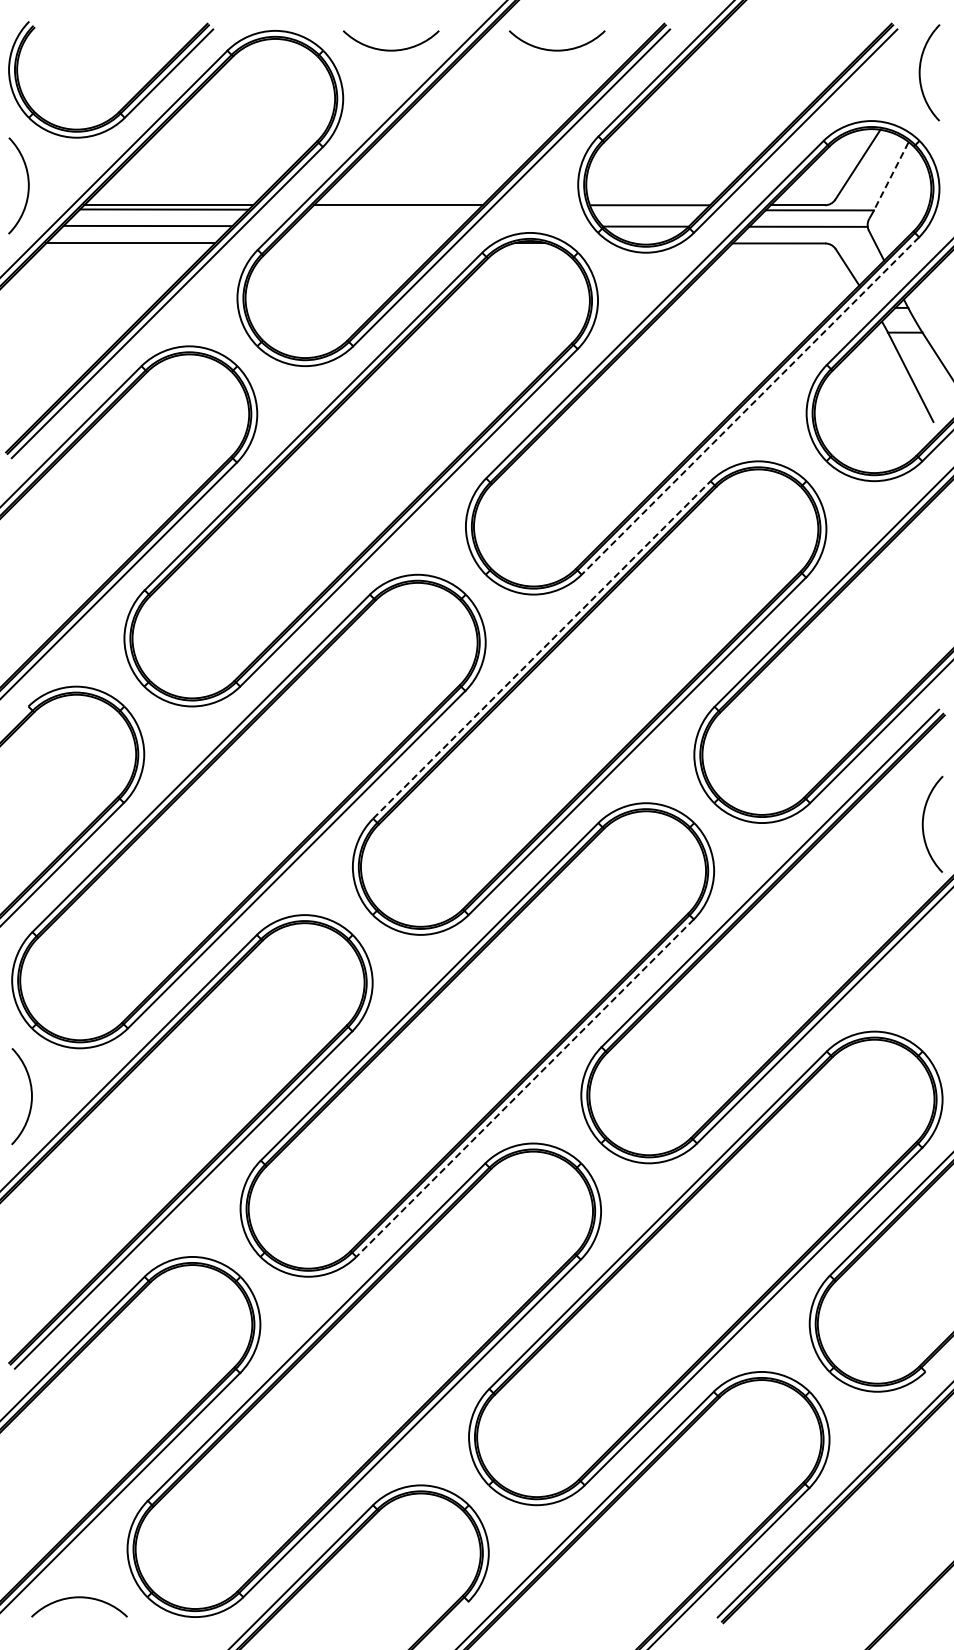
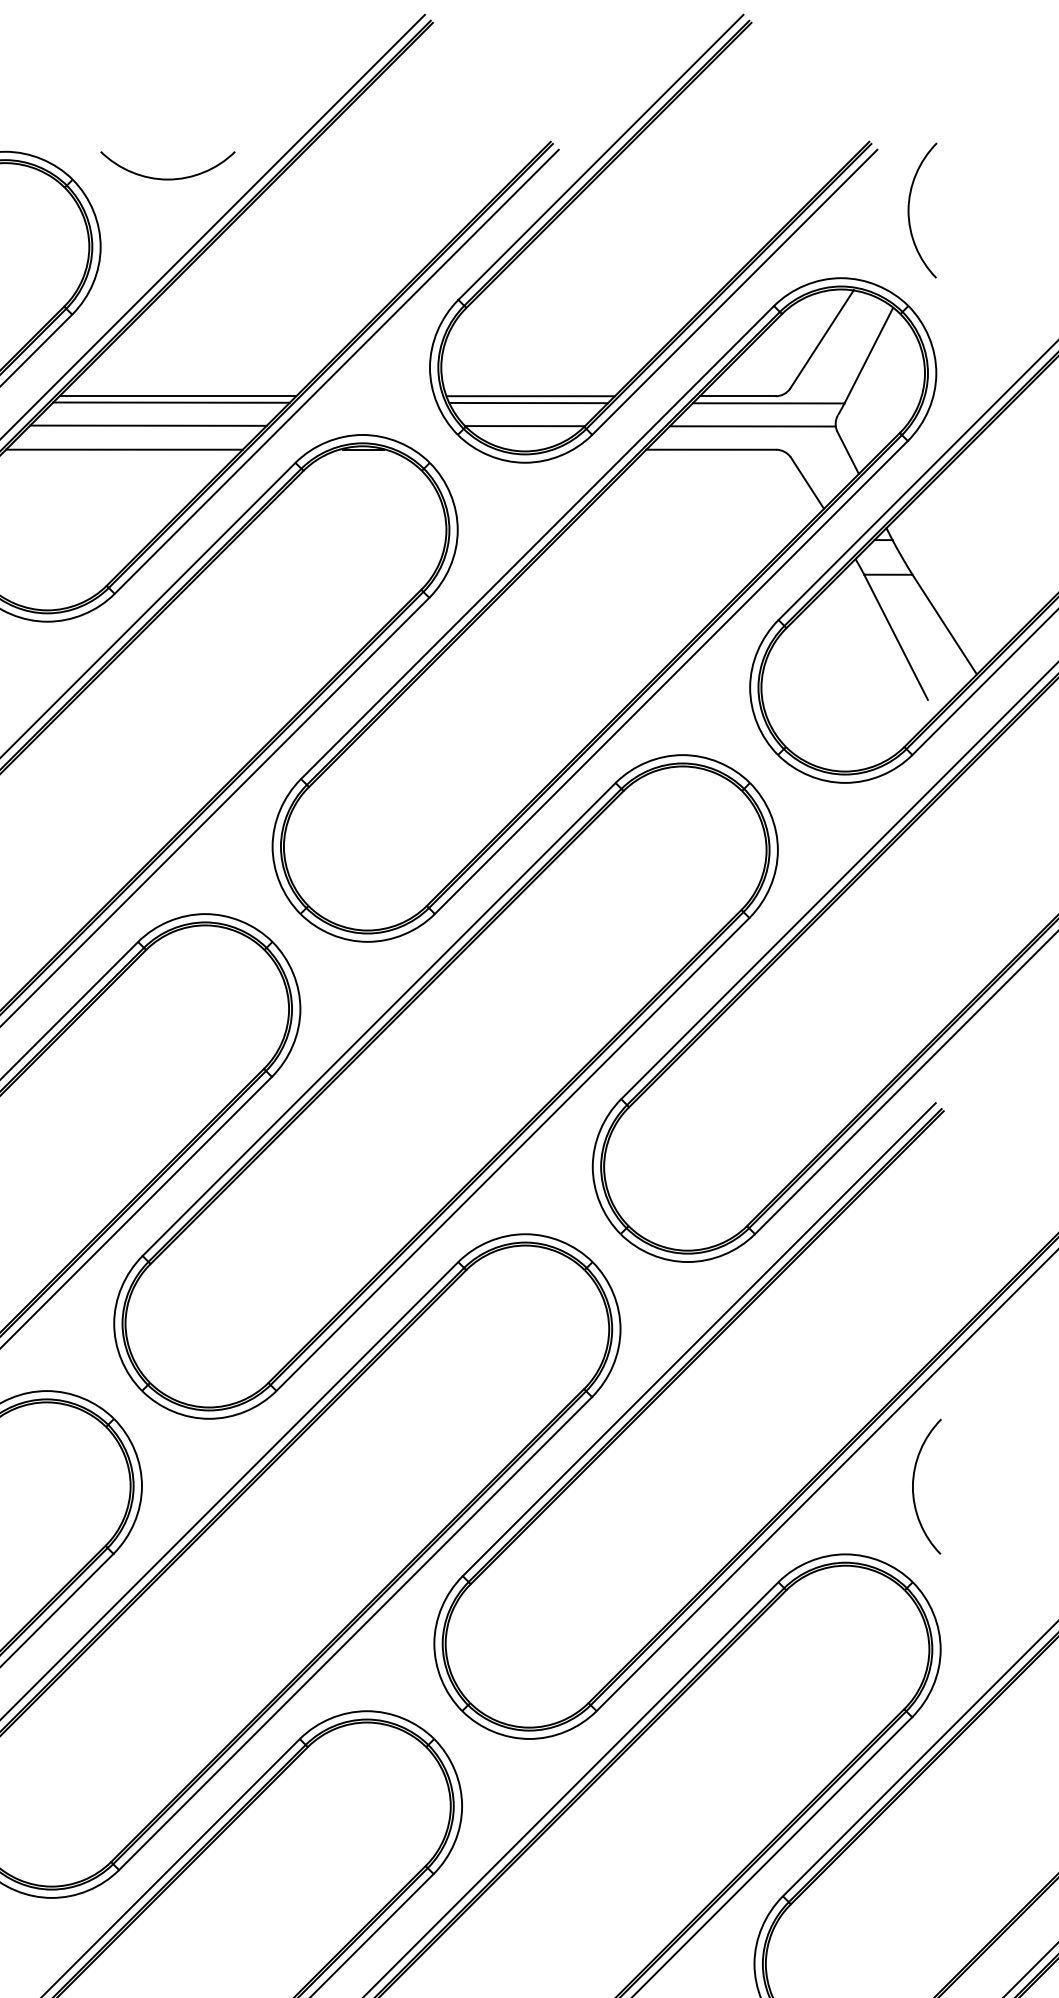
curve: (556, 49) -> (399, 177), removed
line: (891, 176) -> (869, 355), dashed -> solid
line: (393, 209) -> (171, 402), added
line: (648, 210) -> (528, 403), added
line: (376, 226) -> (147, 425), added
line: (359, 243) -> (123, 449), added
line: (750, 405) -> (671, 676), dashed -> solid
line: (541, 649) -> (378, 1018), dashed -> solid
curve: (923, 823) -> (913, 1485), moved
line: (525, 1088) -> (356, 1634), dashed -> solid

